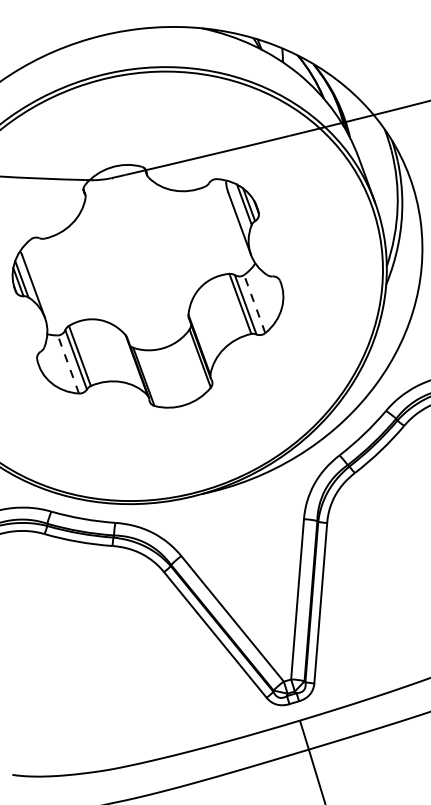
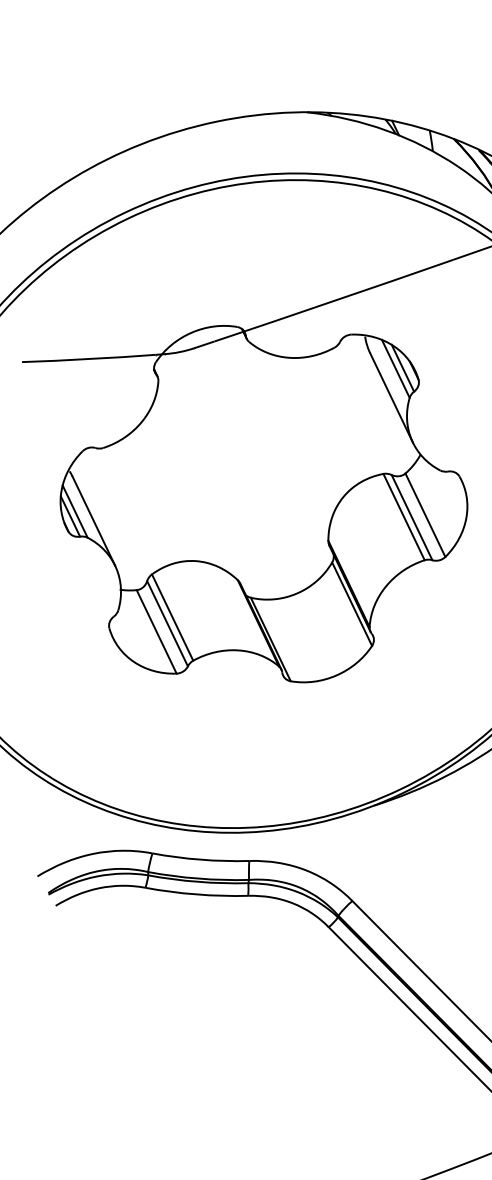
line: (254, 304) -> (425, 515), dashed -> solid
line: (68, 364) -> (156, 631), dashed -> solid

